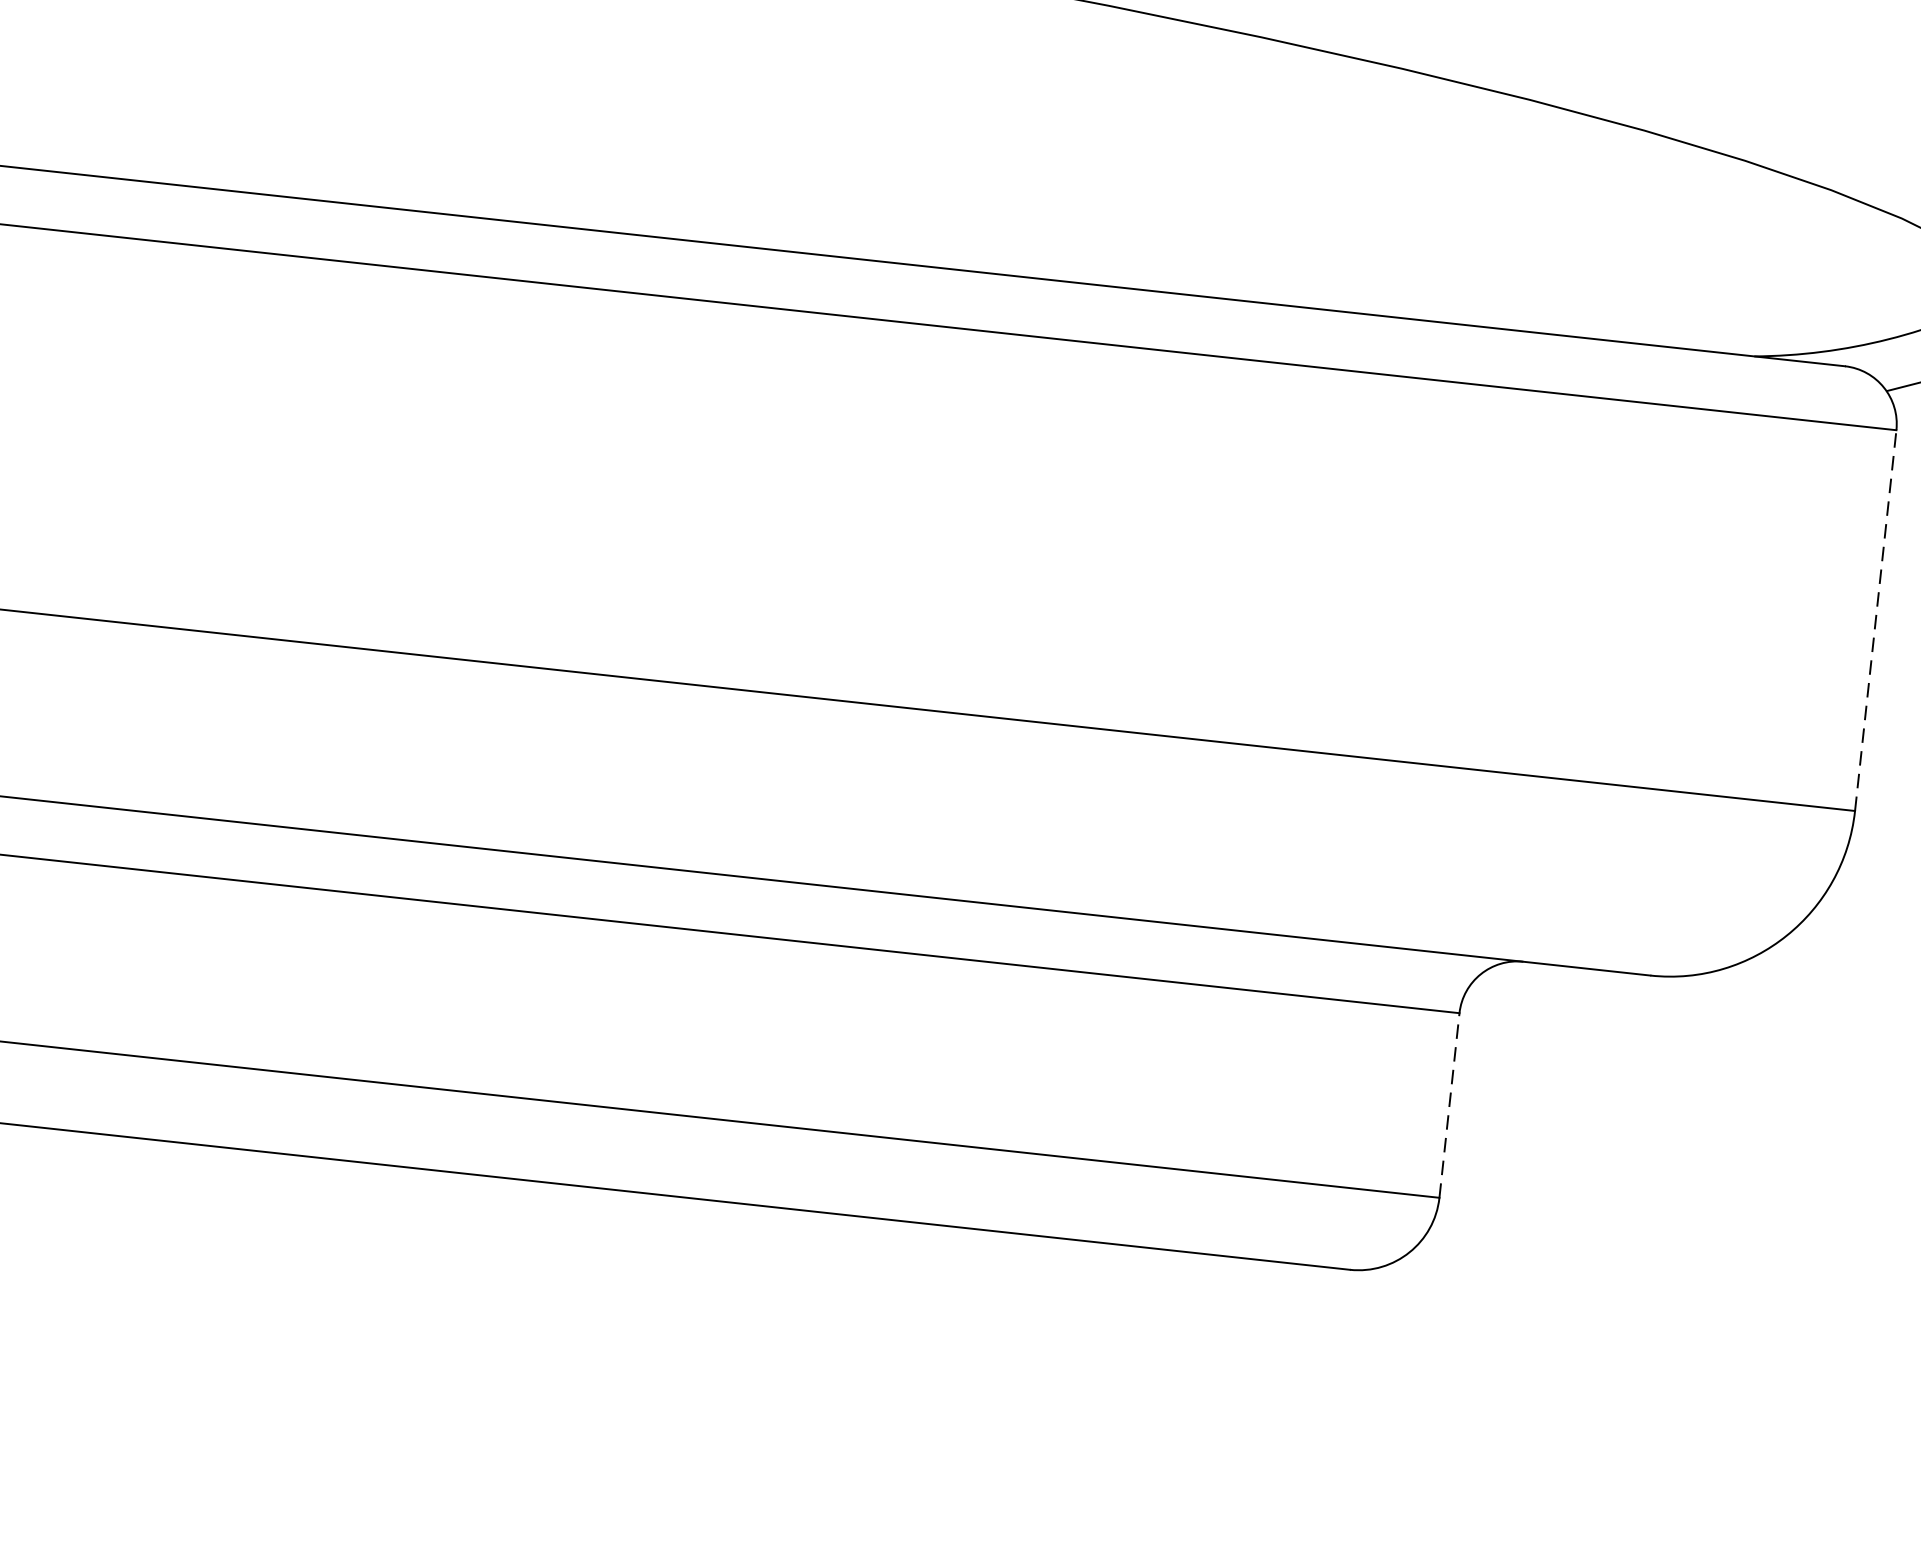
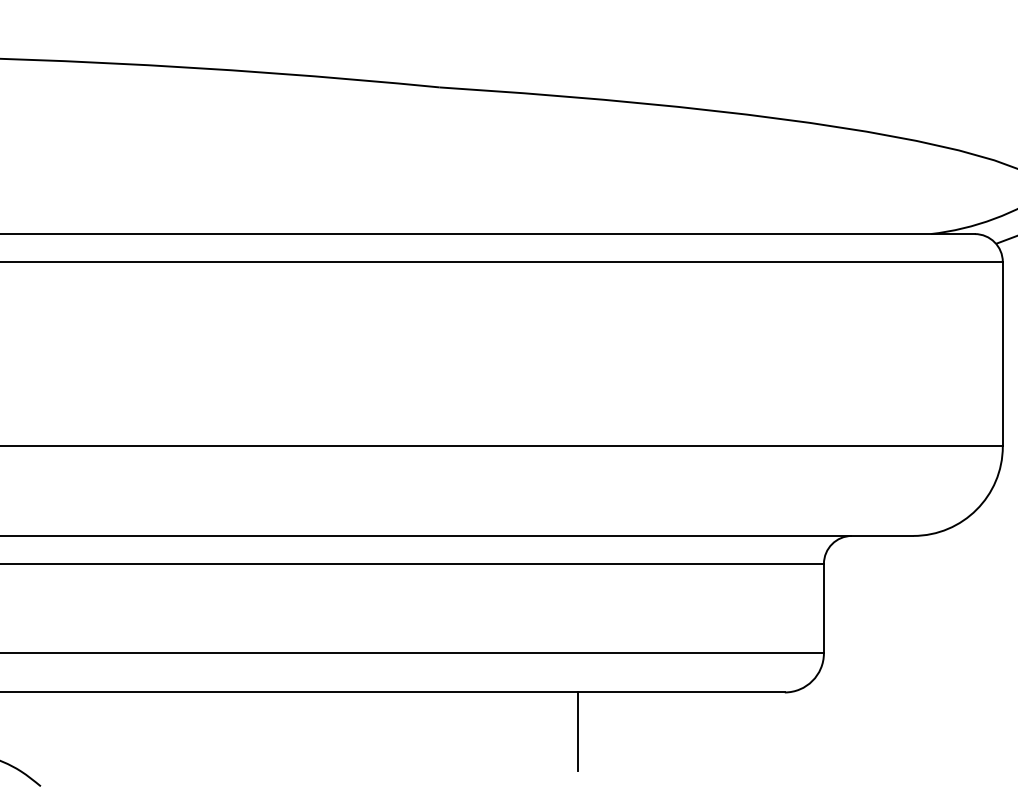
line: (1875, 618) -> (1002, 353), dashed -> solid
line: (1448, 1105) -> (823, 608), dashed -> solid
line: (913, 1303) -> (577, 731), added

